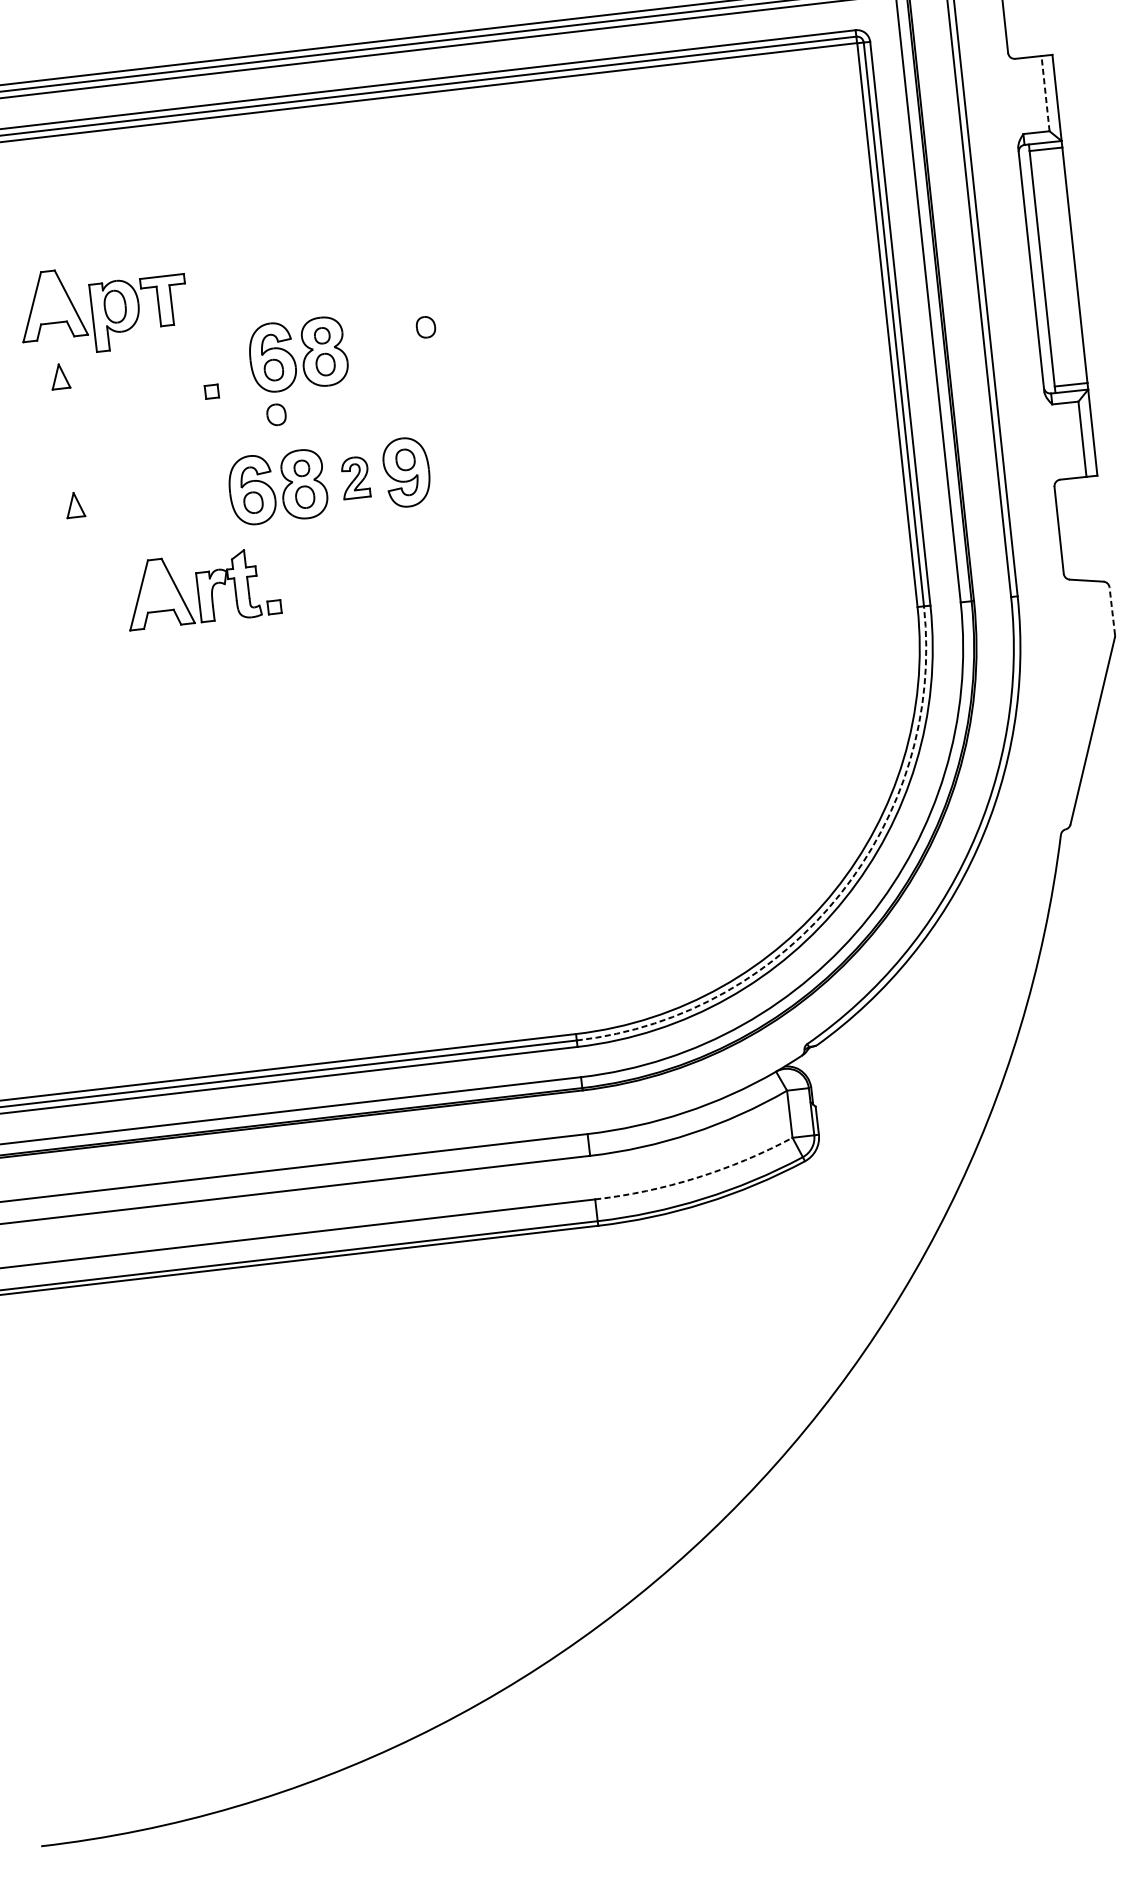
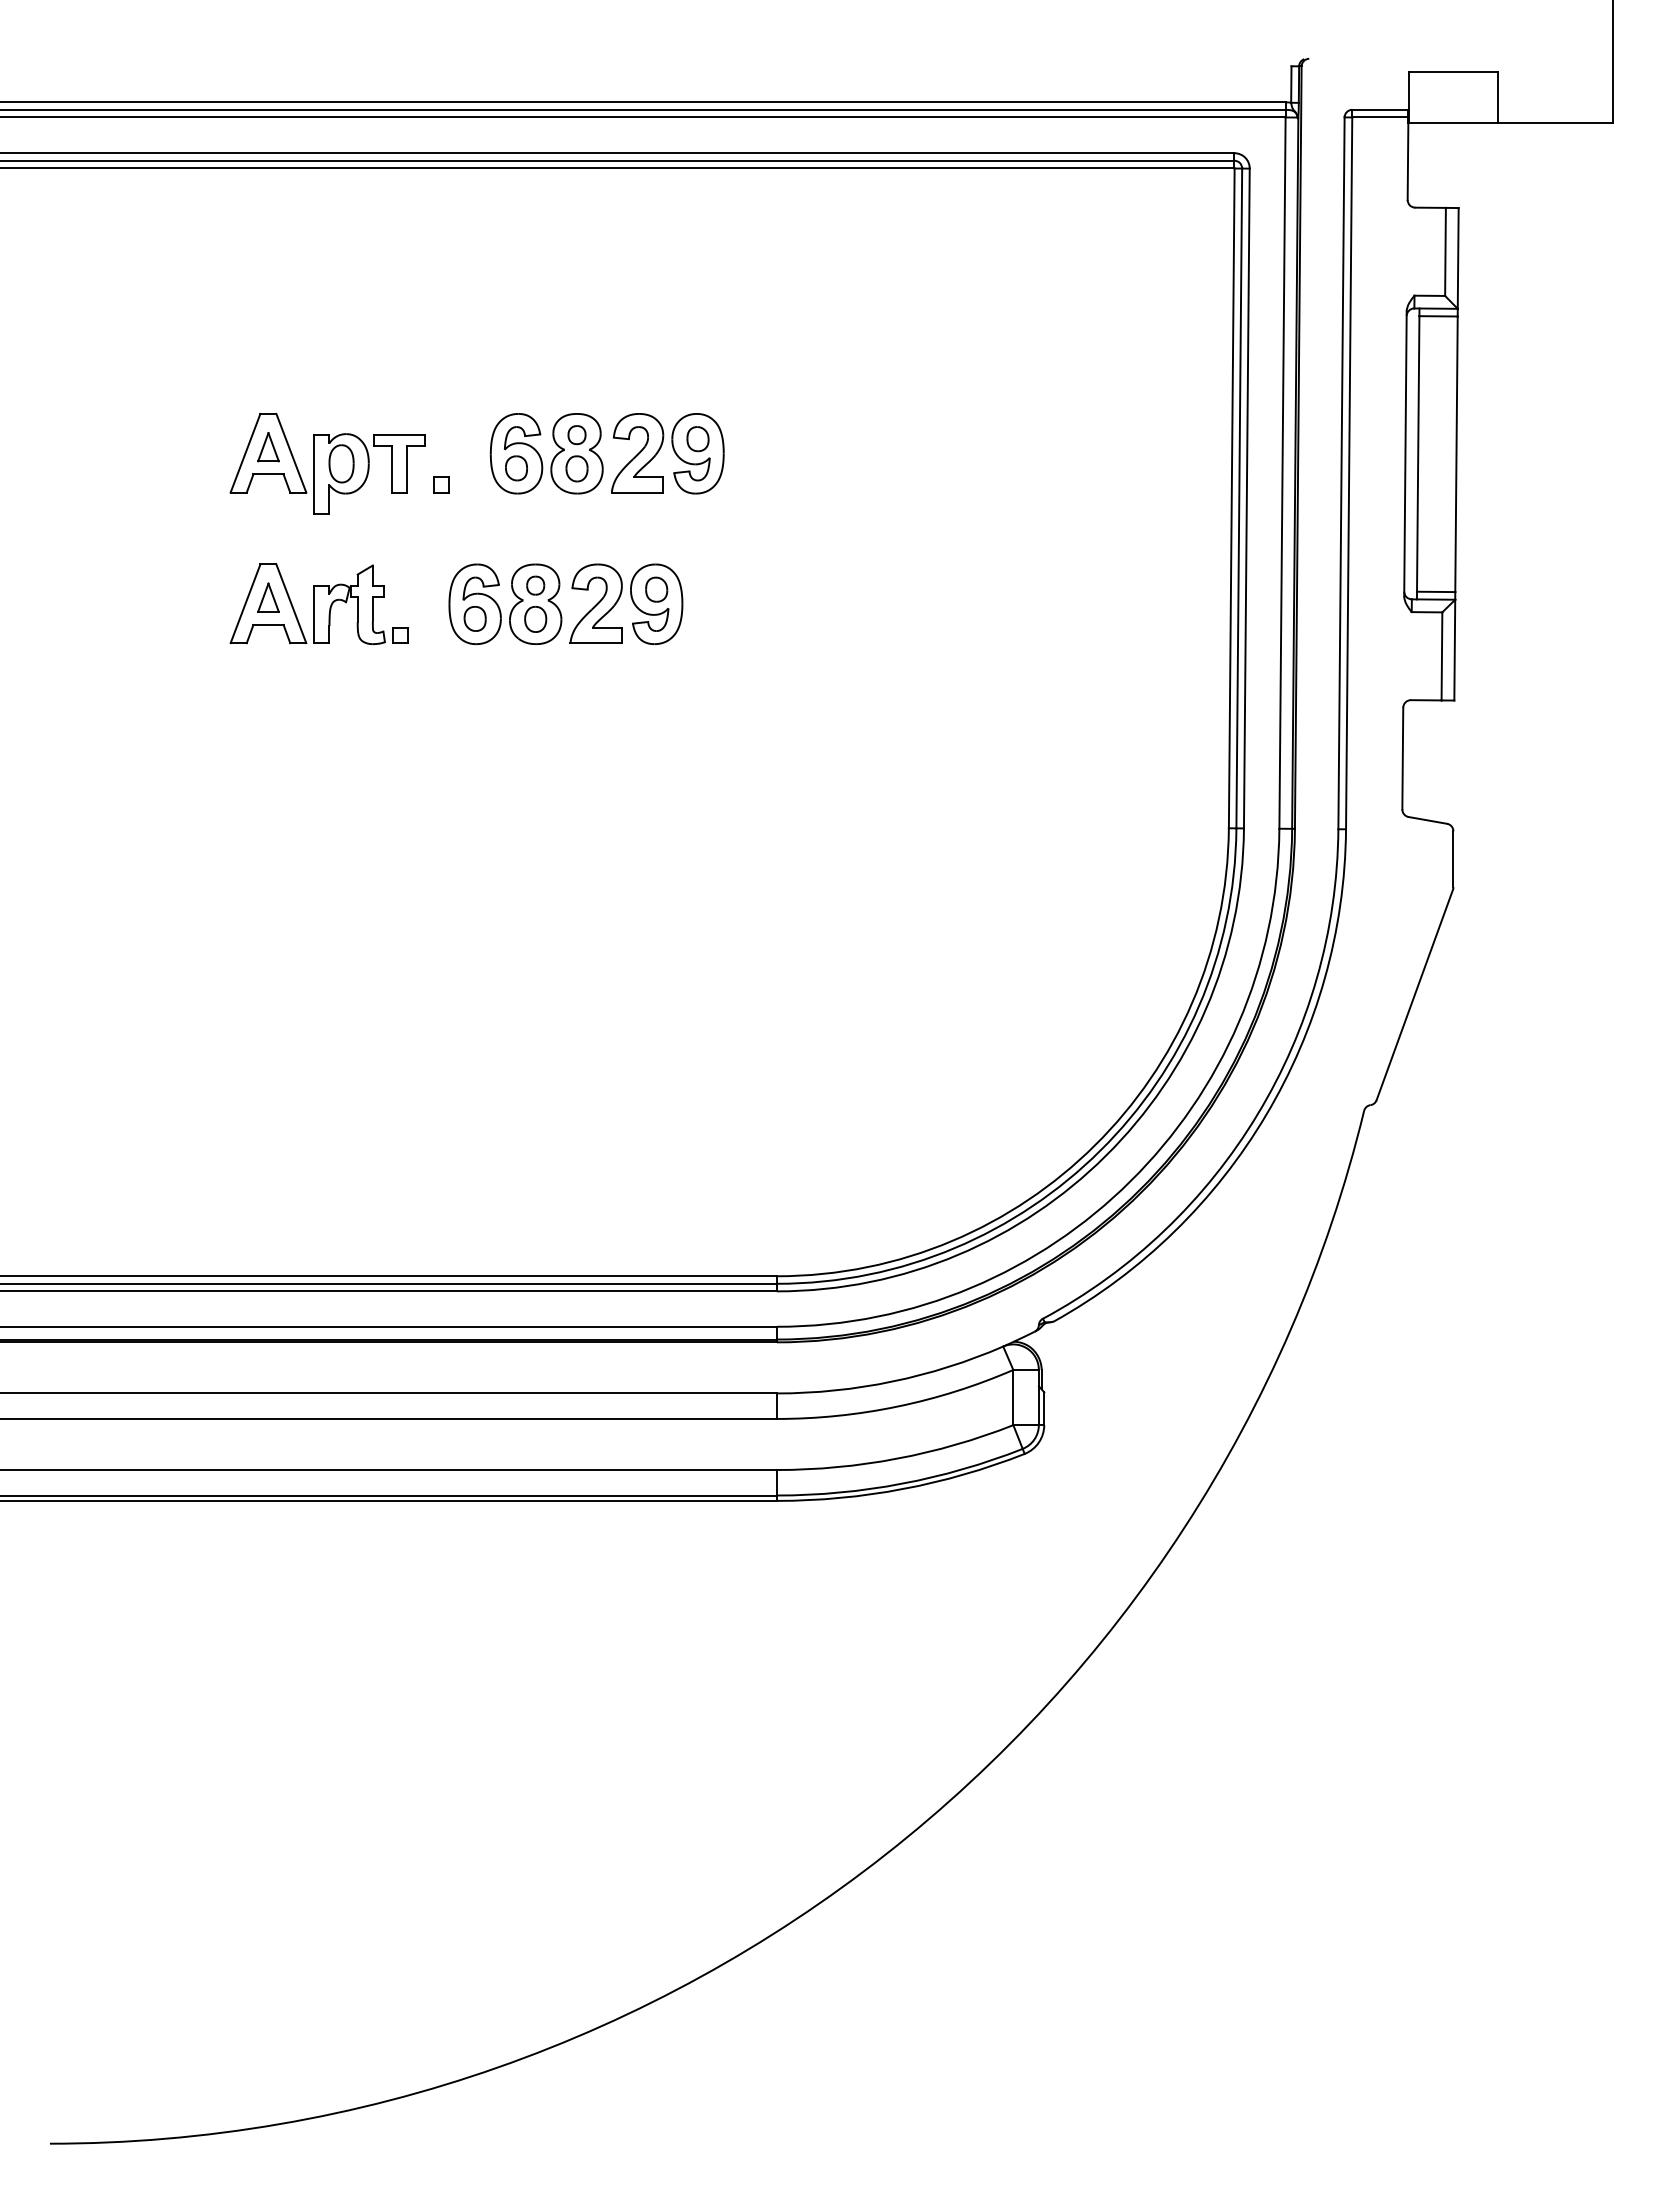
line: (1045, 93) -> (1445, 251), dashed -> solid
part: (103, 307) -> (327, 463), moved
part: (406, 340) -> (673, 451), added
part: (276, 414) -> (513, 520), removed
part: (354, 477) -> (595, 603), size x1.67
part: (201, 588) -> (318, 603), moved
line: (1112, 611) -> (1453, 859), dashed -> solid
arc: (839, 894) -> (1100, 1150), dashed -> solid
arc: (696, 1177) -> (897, 1458), dashed -> solid

